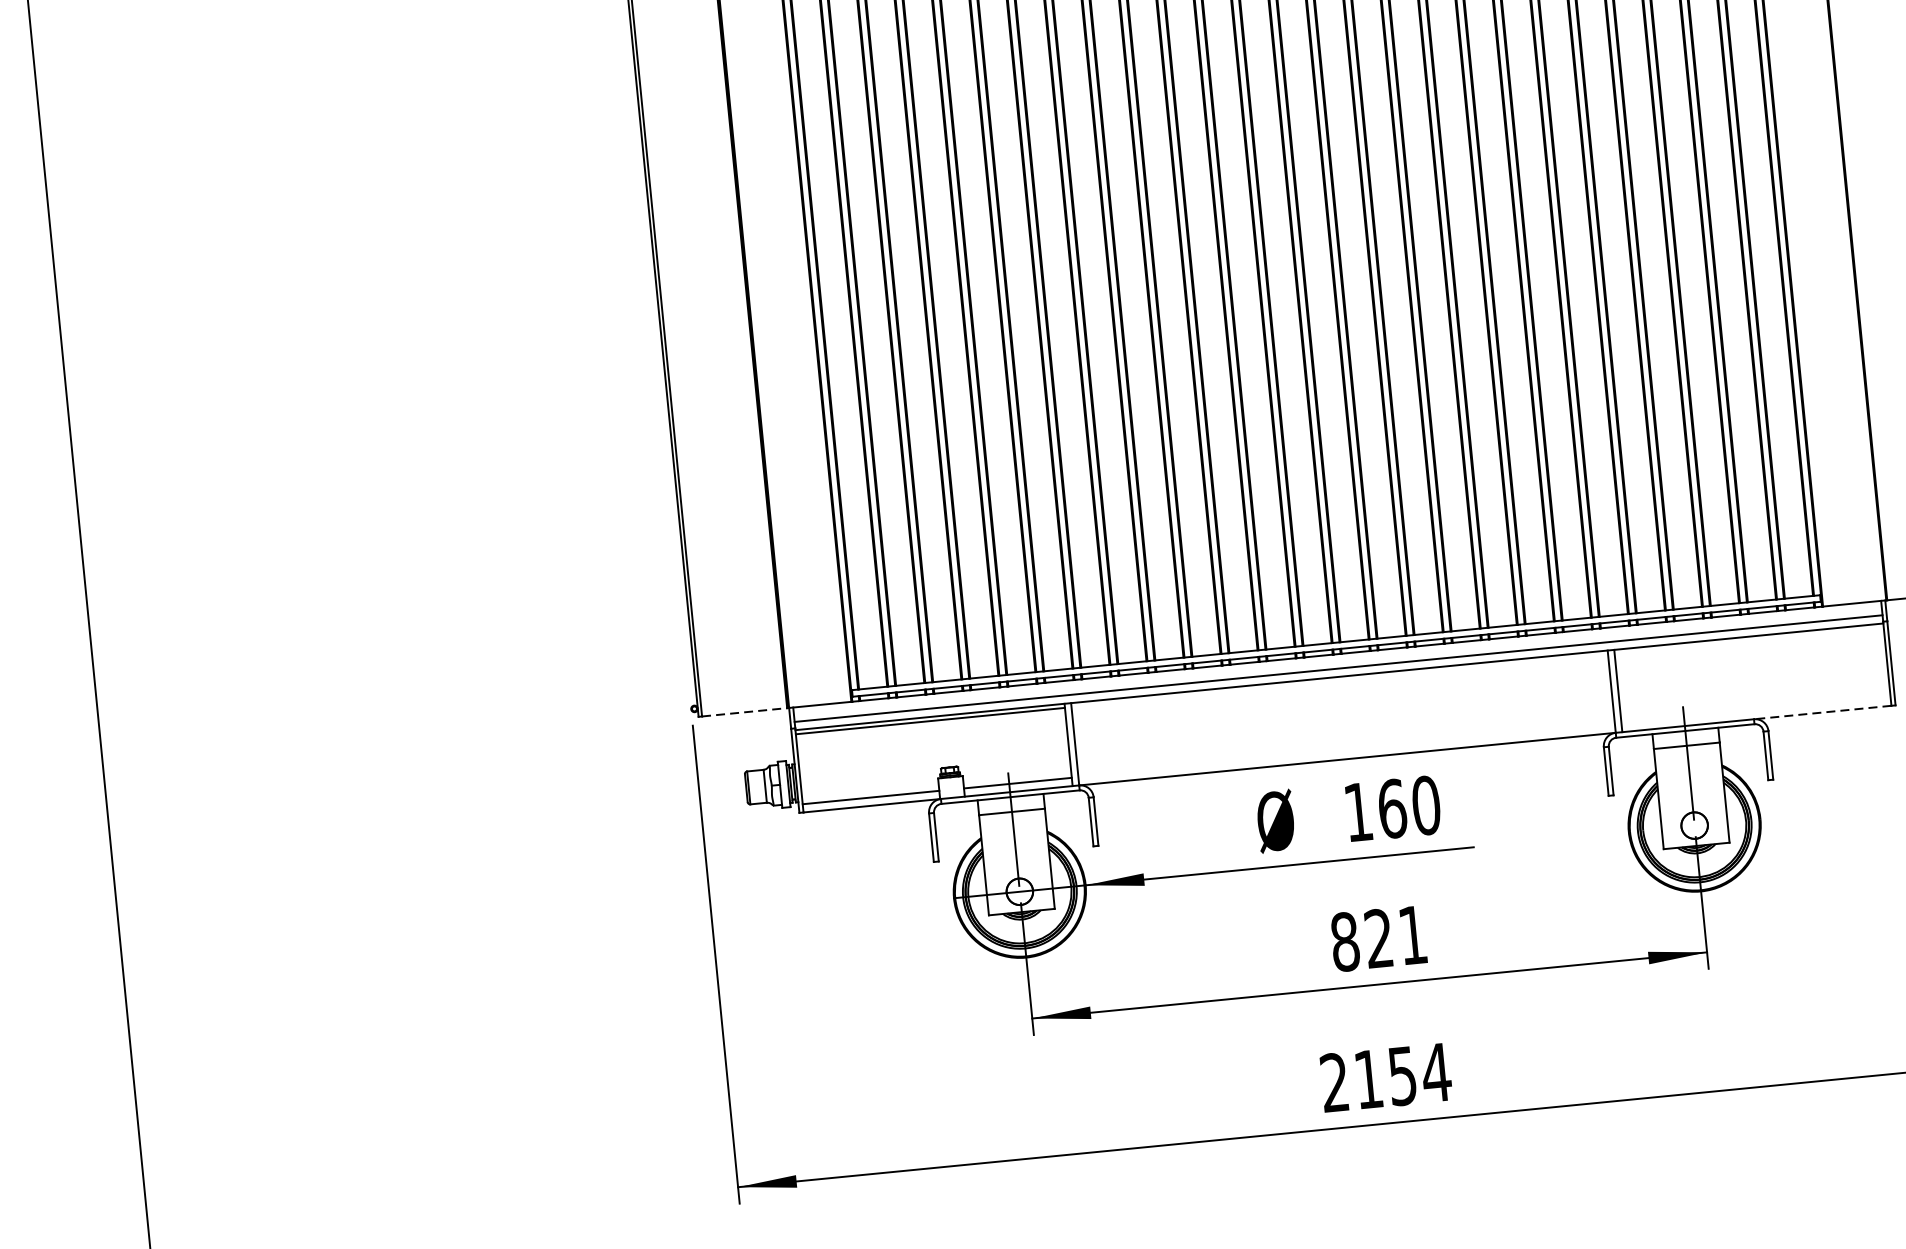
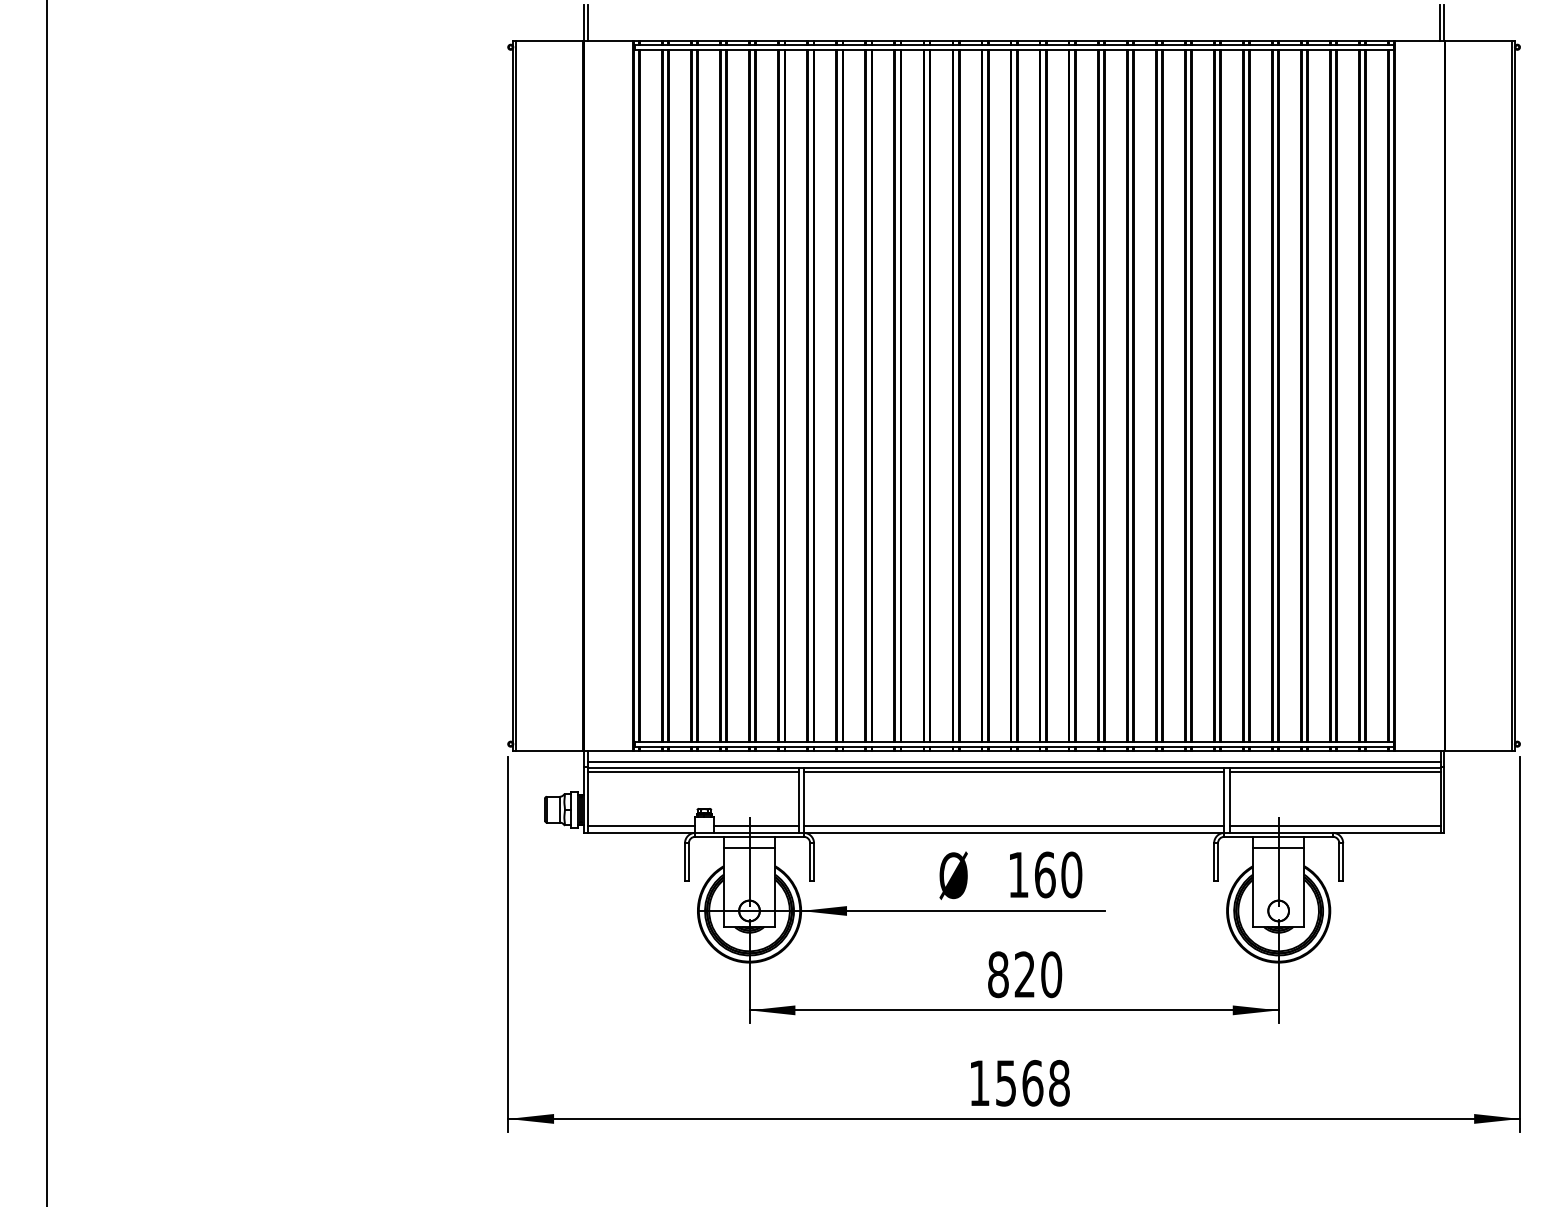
line: (1748, 640) -> (1334, 771), added
line: (1339, 680) -> (1013, 771), added
line: (1755, 710) -> (1334, 826), added
line: (744, 712) -> (549, 750), dashed -> solid
line: (1822, 712) -> (1386, 832), dashed -> solid
line: (1345, 751) -> (1013, 826), added
text: (1412, 935) -> (1051, 974), 821 -> 820
text: (1385, 1076) -> (1019, 1082), 2154 -> 1568

